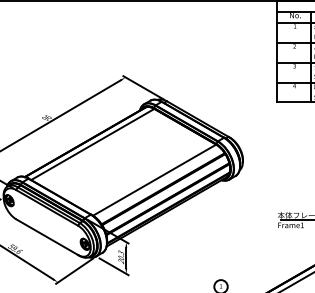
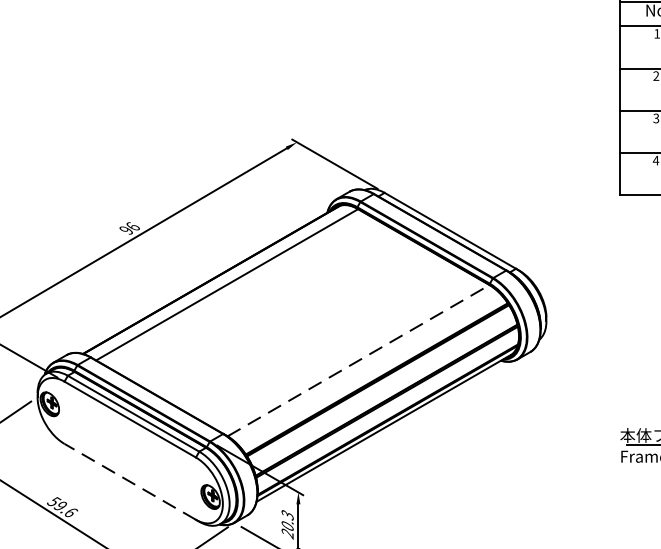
line: (155, 179) -> (360, 359), solid -> dashed
line: (47, 237) -> (130, 482), solid -> dashed

